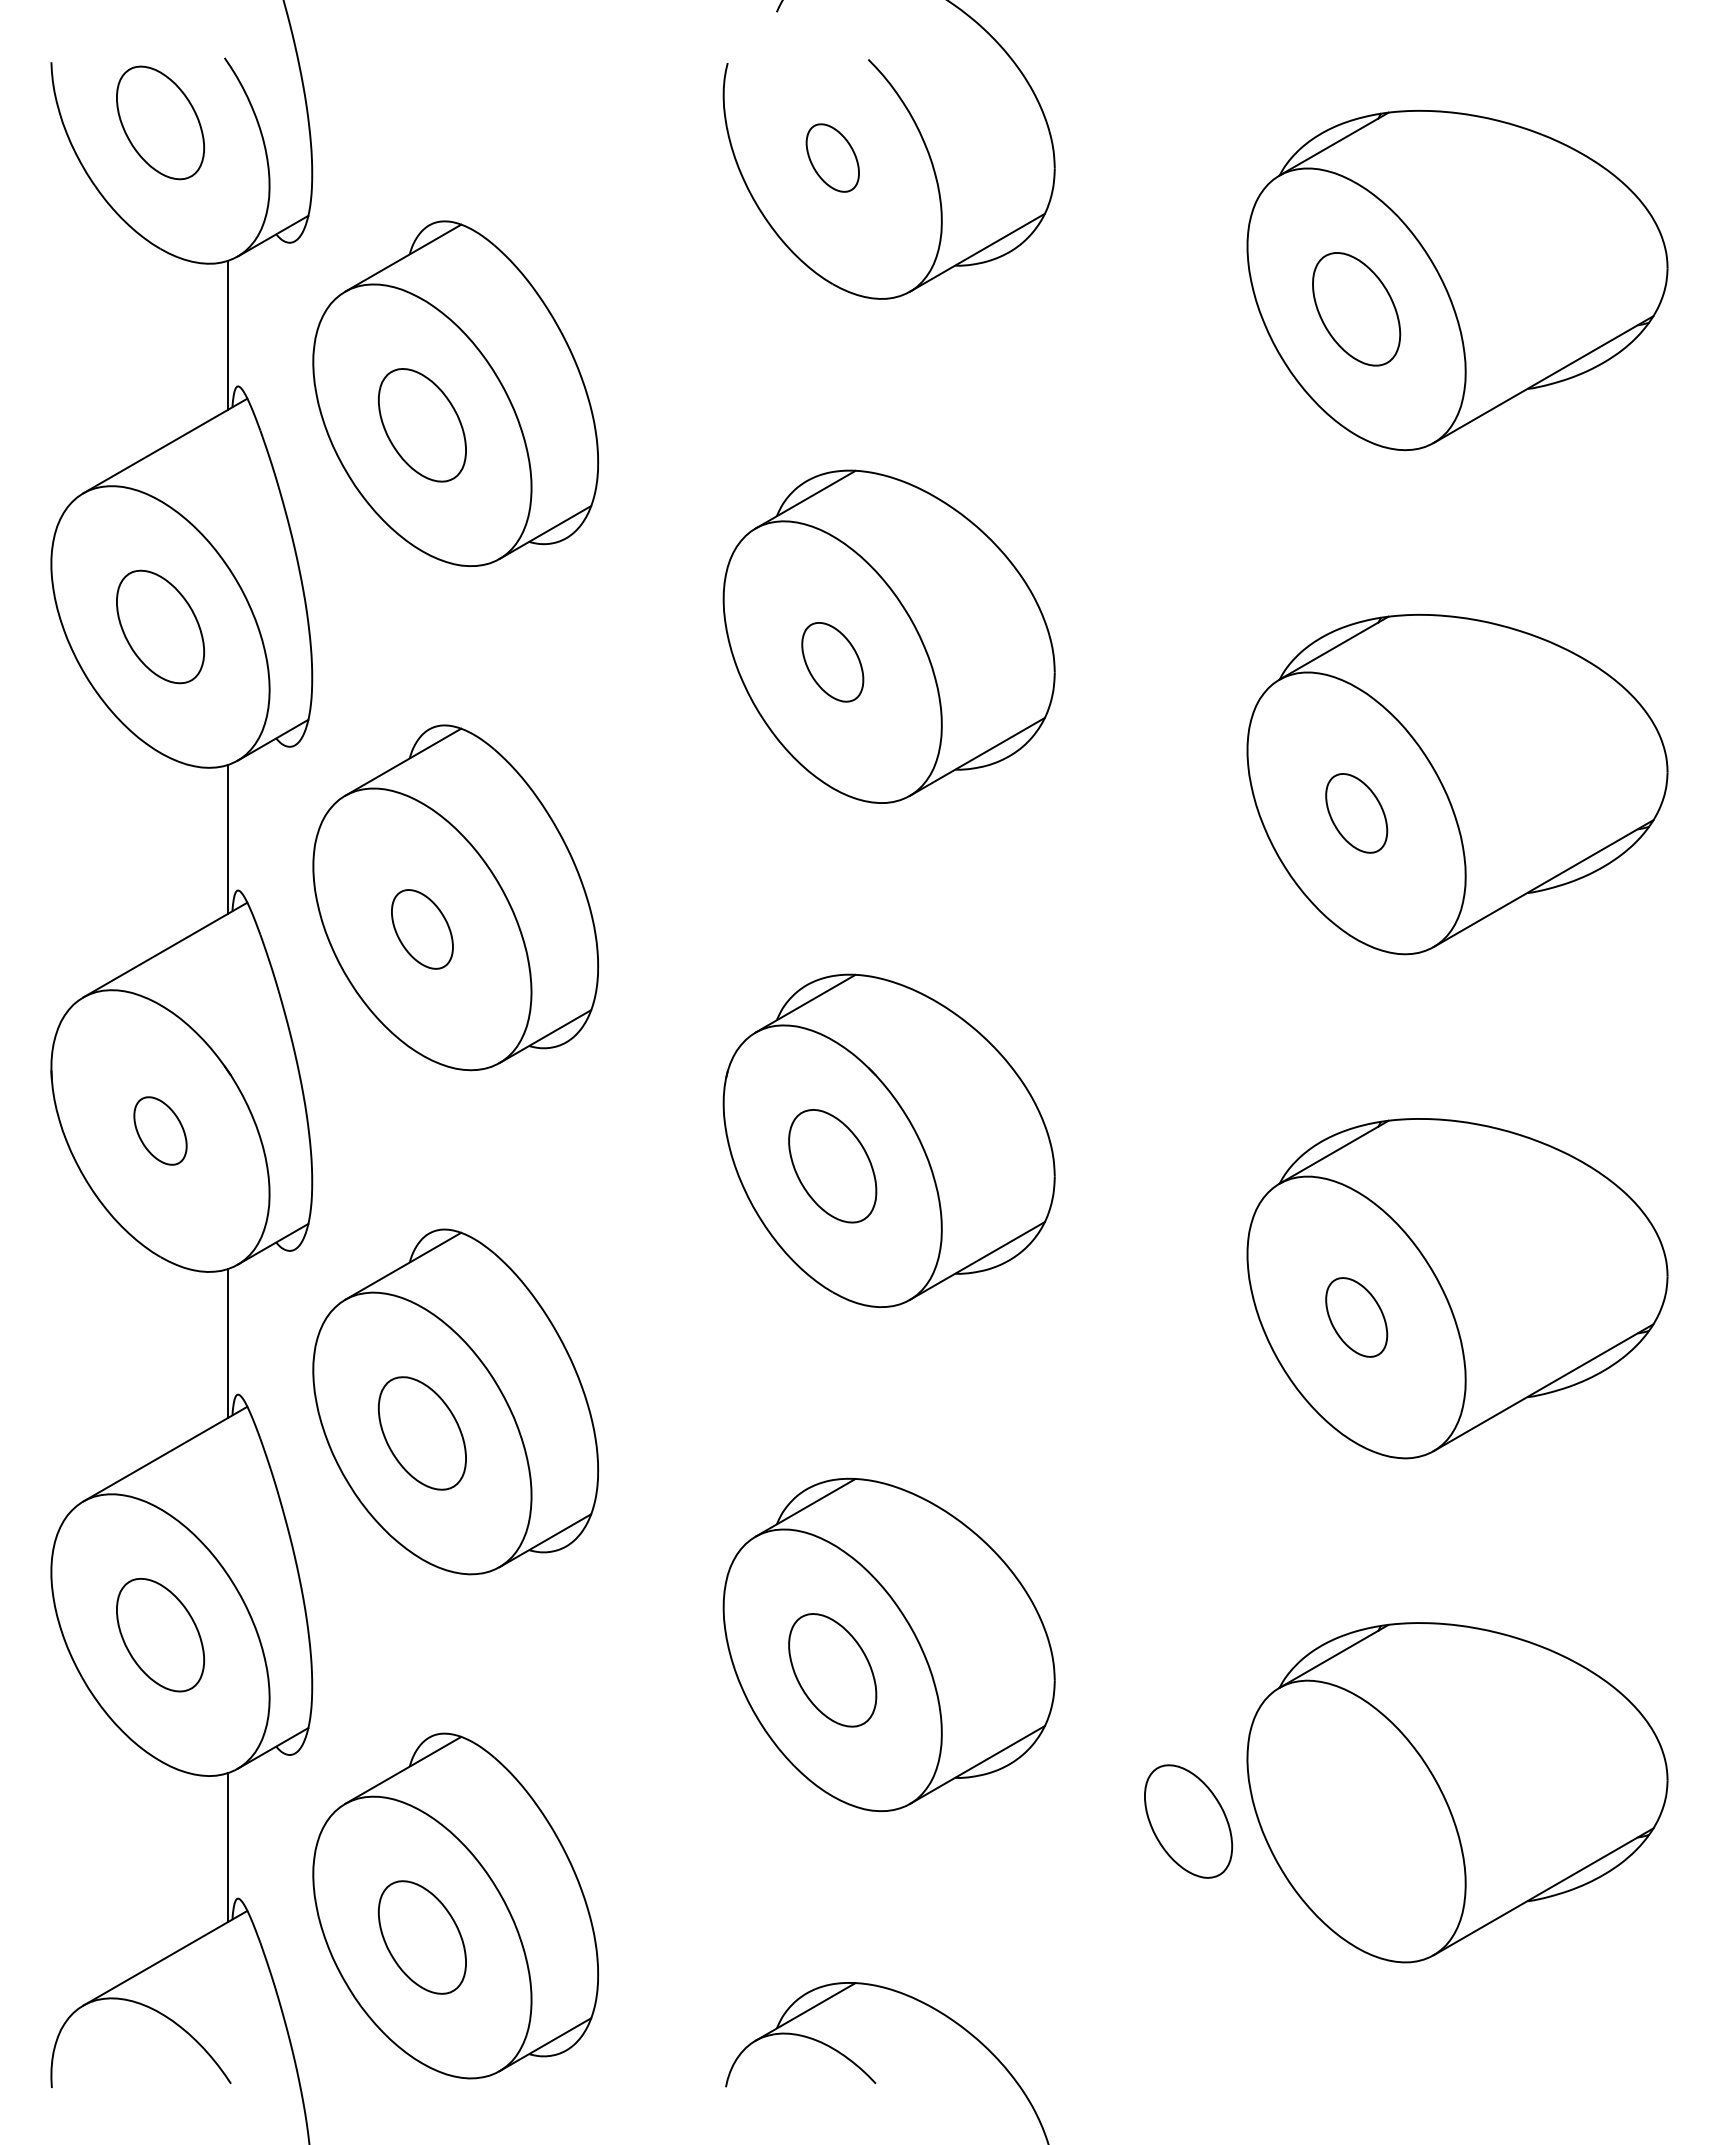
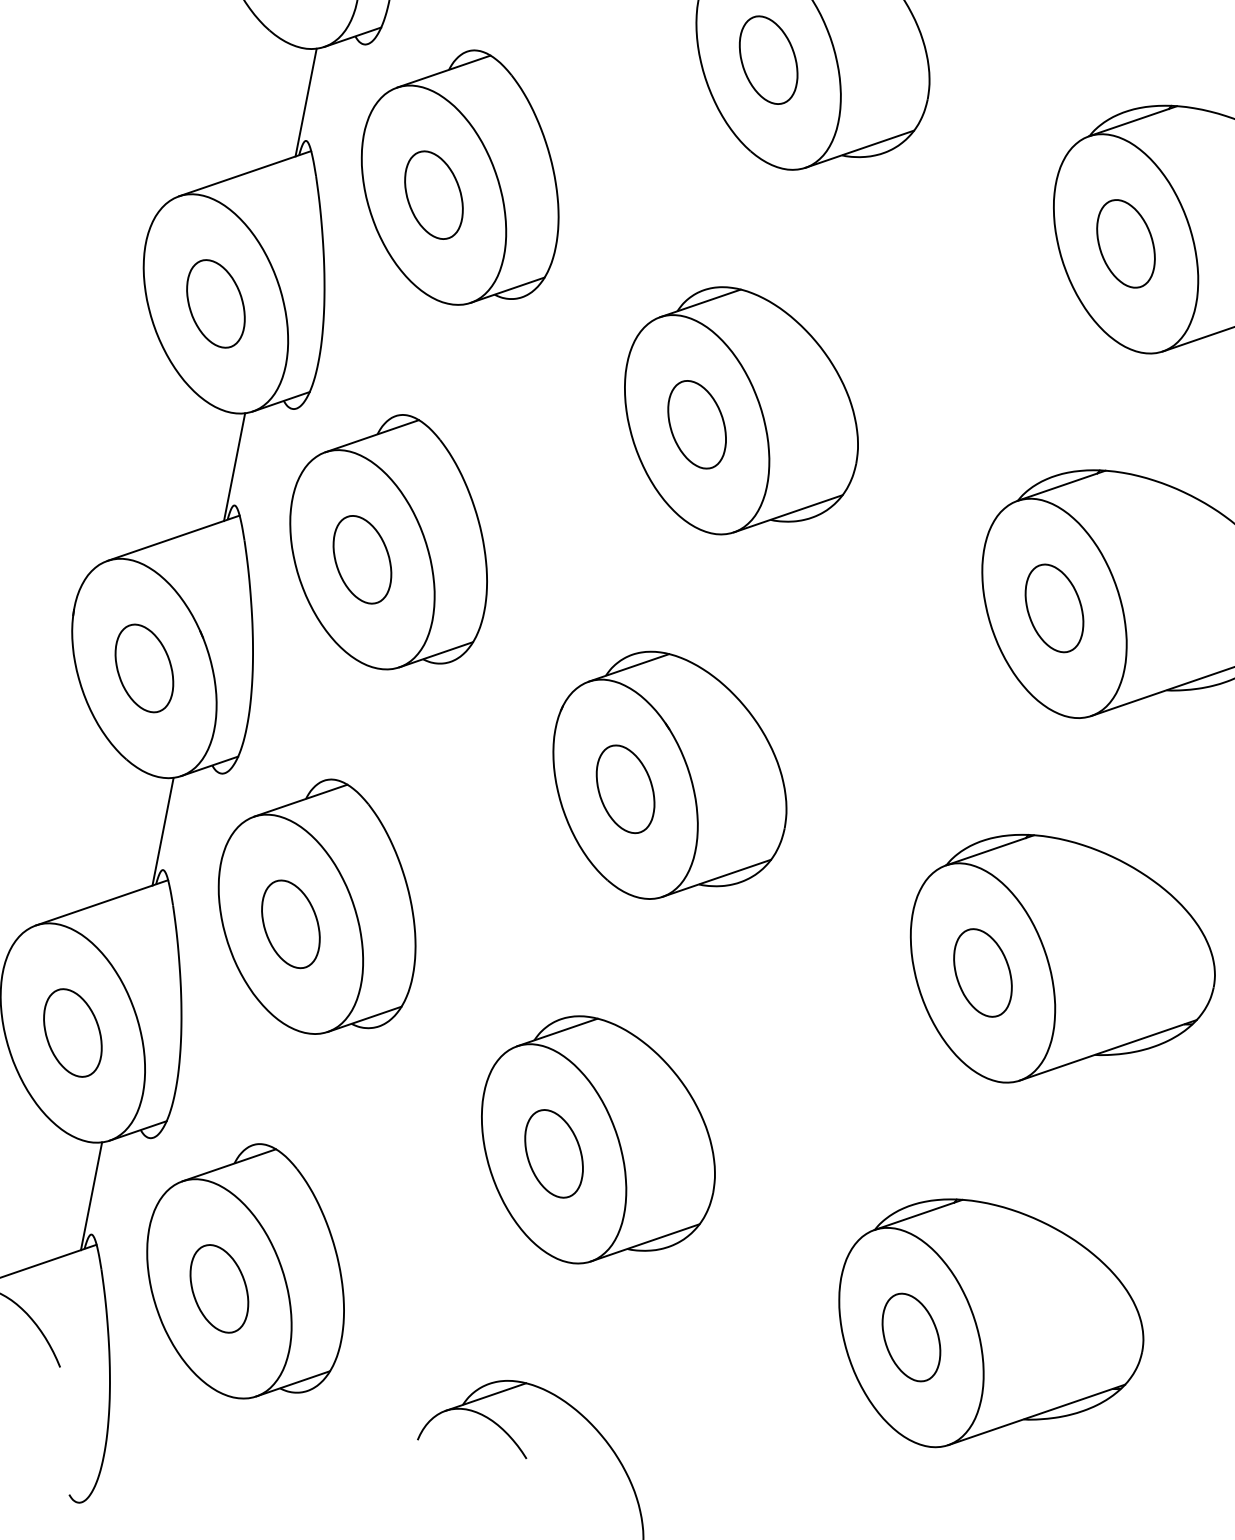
part: (832, 157) -> (768, 59), size x1.67
part: (832, 662) -> (696, 424), size x1.43
part: (1356, 813) -> (1054, 608), size x1.43
part: (422, 929) -> (362, 559), size x1.43
part: (160, 1130) -> (144, 668), size x1.67
part: (1356, 1317) -> (982, 973), size x1.43
part: (1188, 1821) -> (911, 1337), moved

